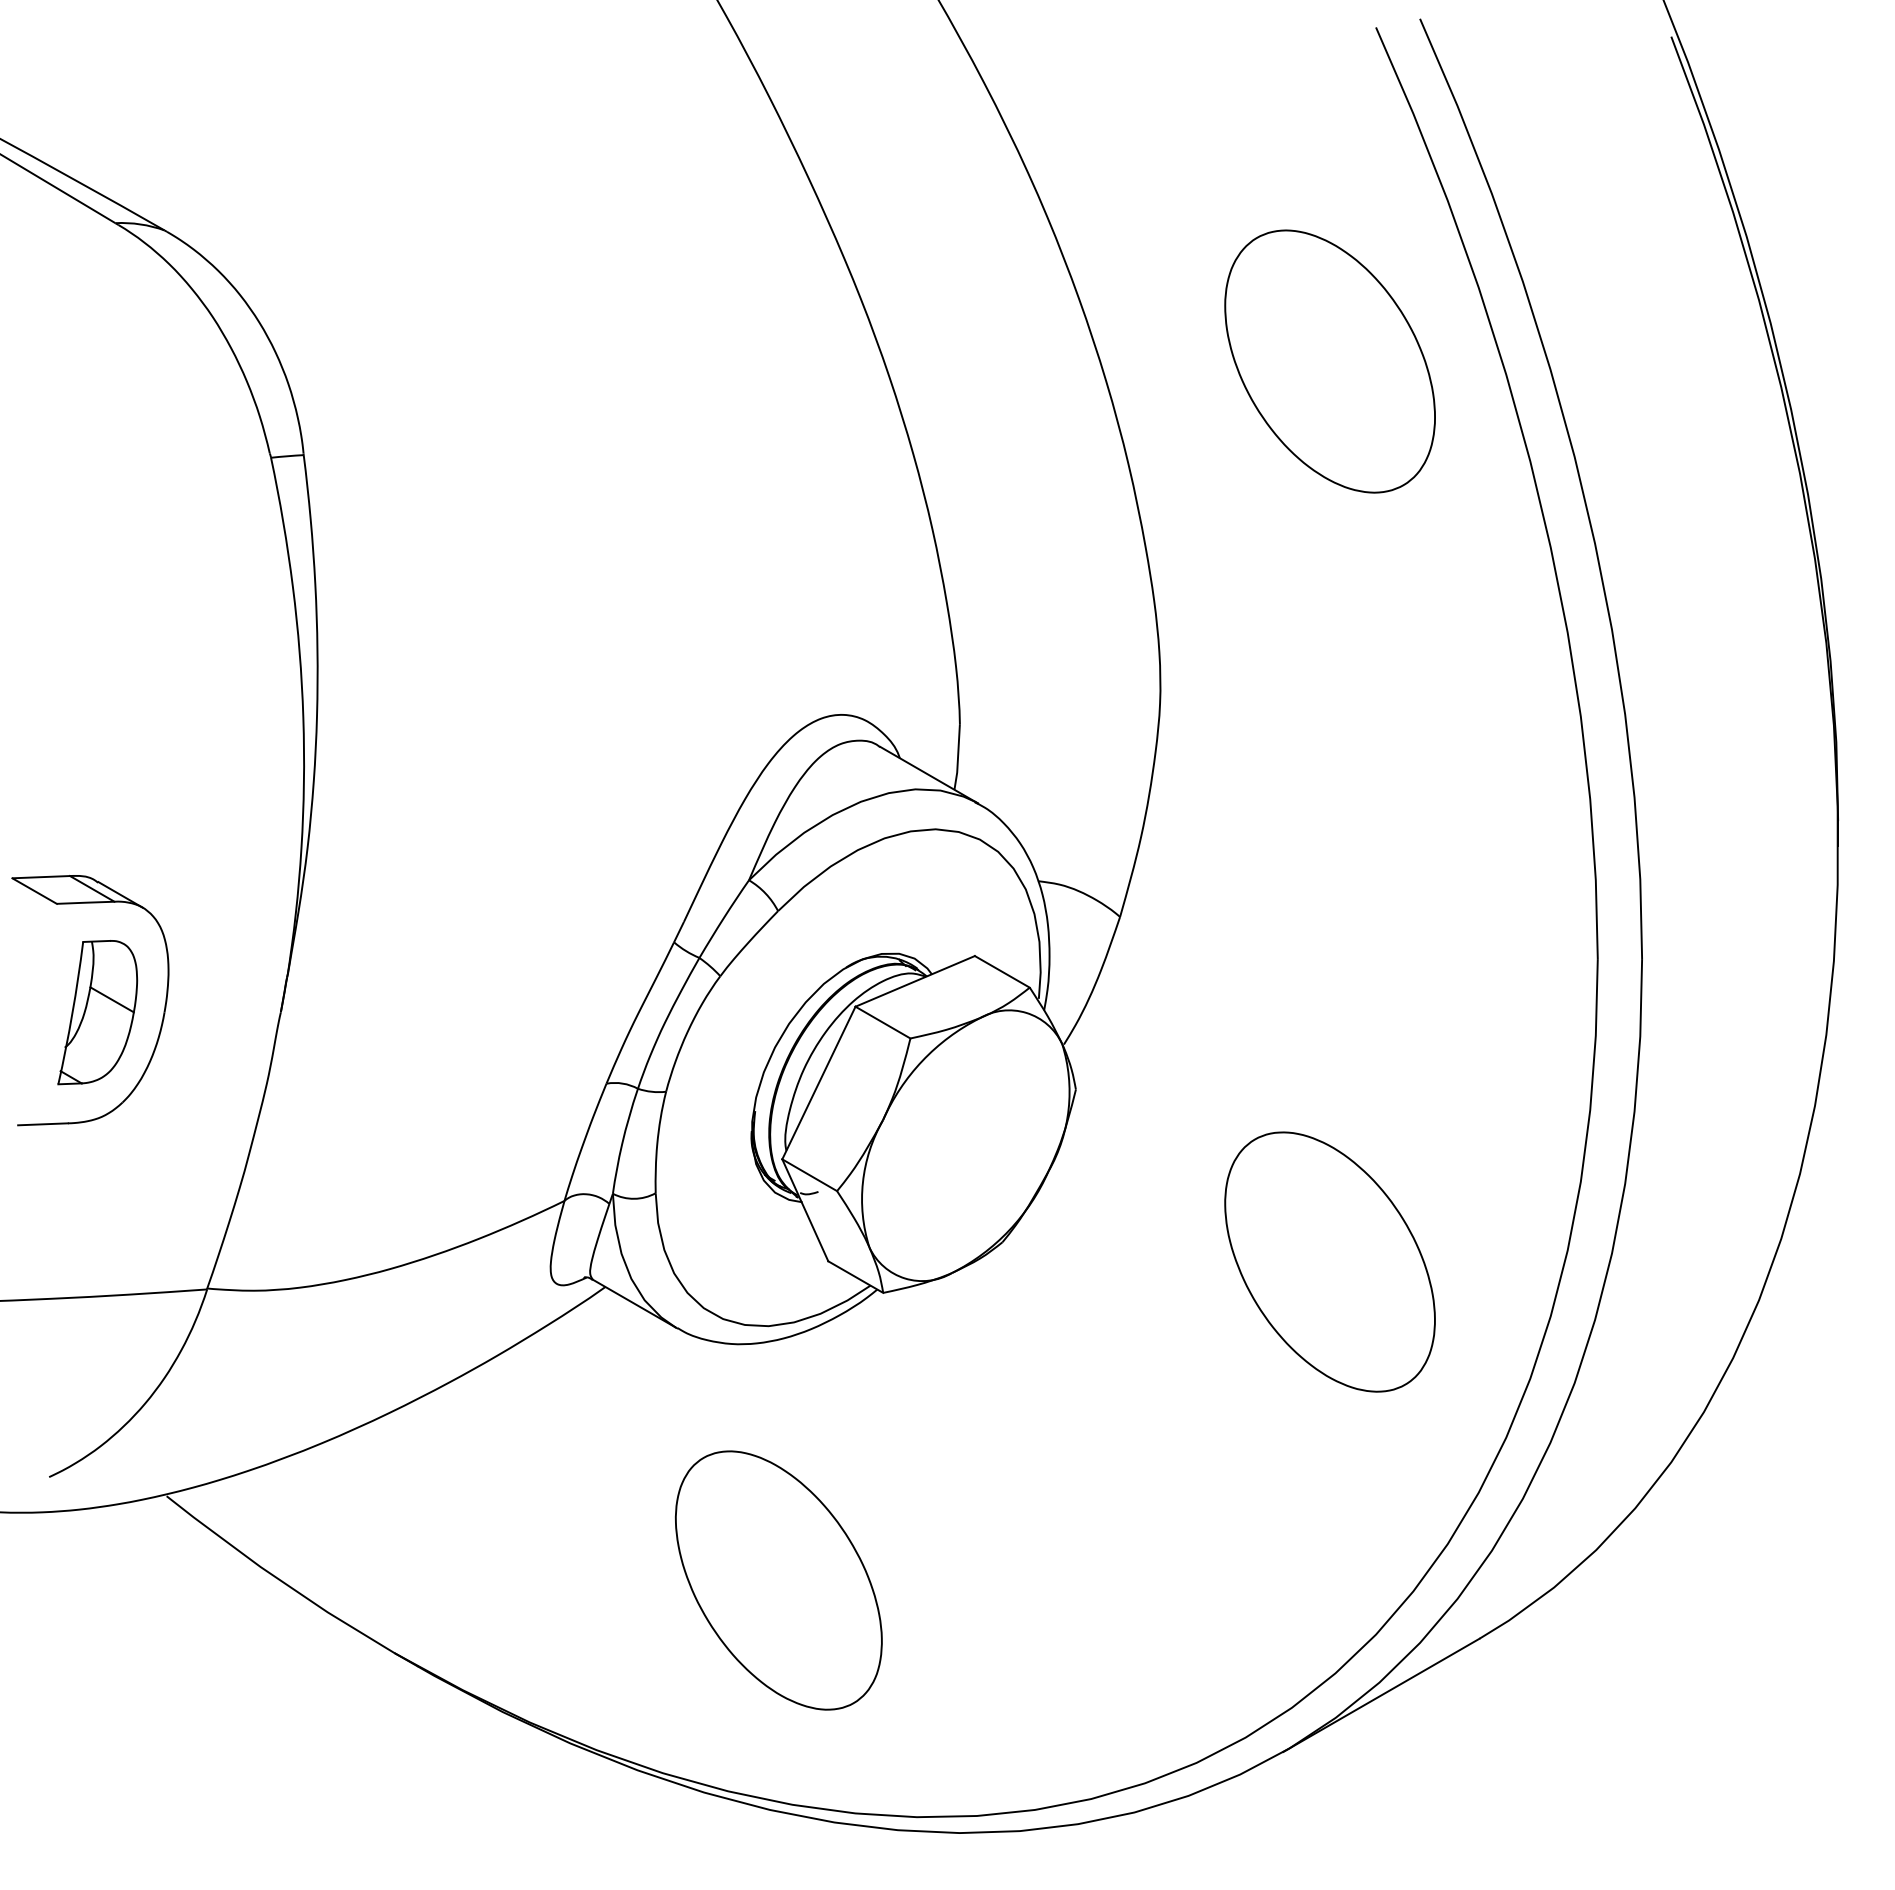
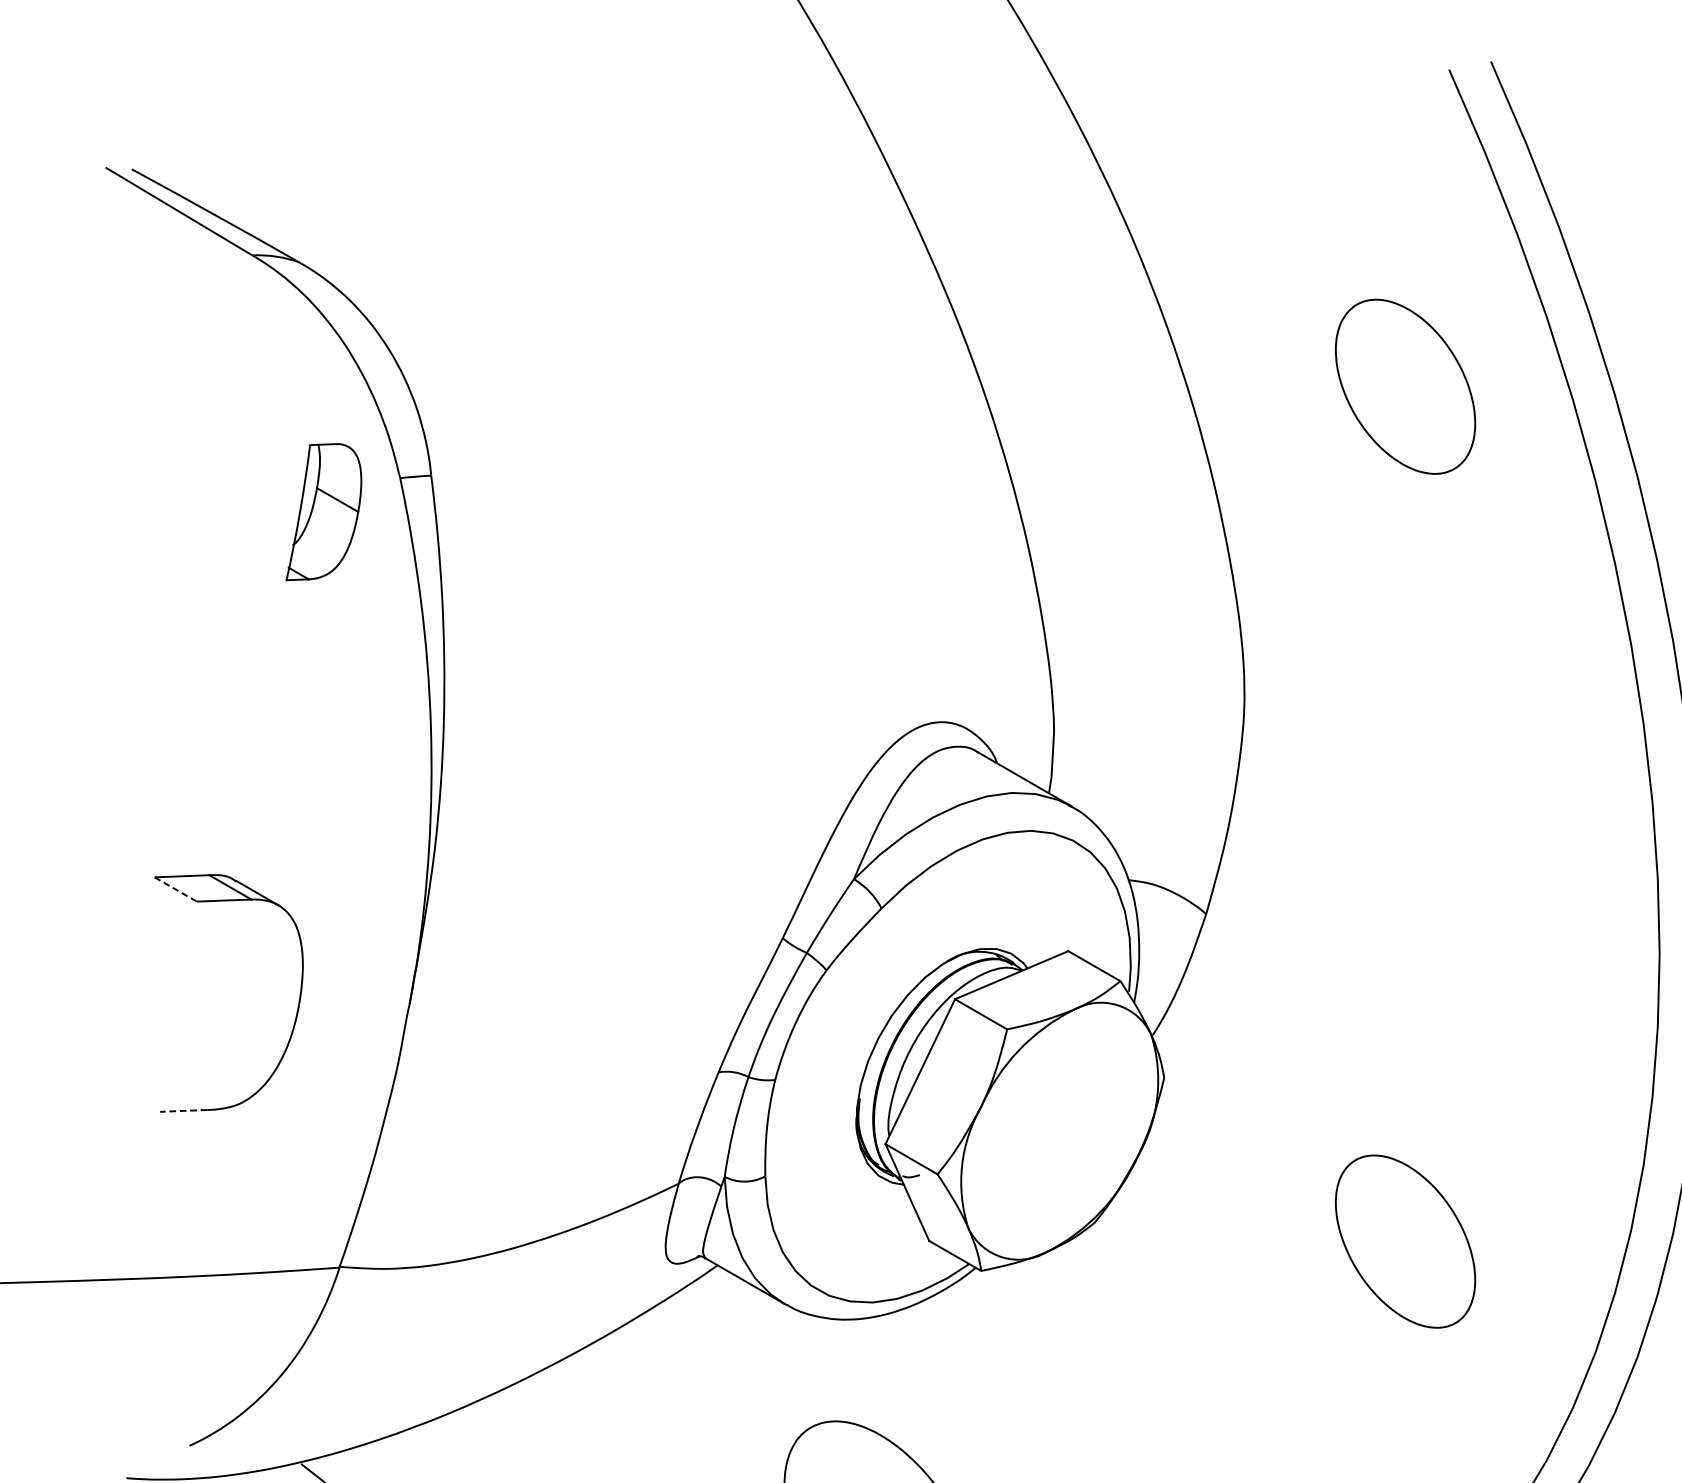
part: (1329, 361) -> (1404, 386), size x0.7
line: (34, 891) -> (175, 889), solid -> dashed
part: (97, 1012) -> (323, 512), moved
line: (43, 1124) -> (184, 1111), solid -> dashed
part: (1329, 1261) -> (1404, 1241), size x0.7

